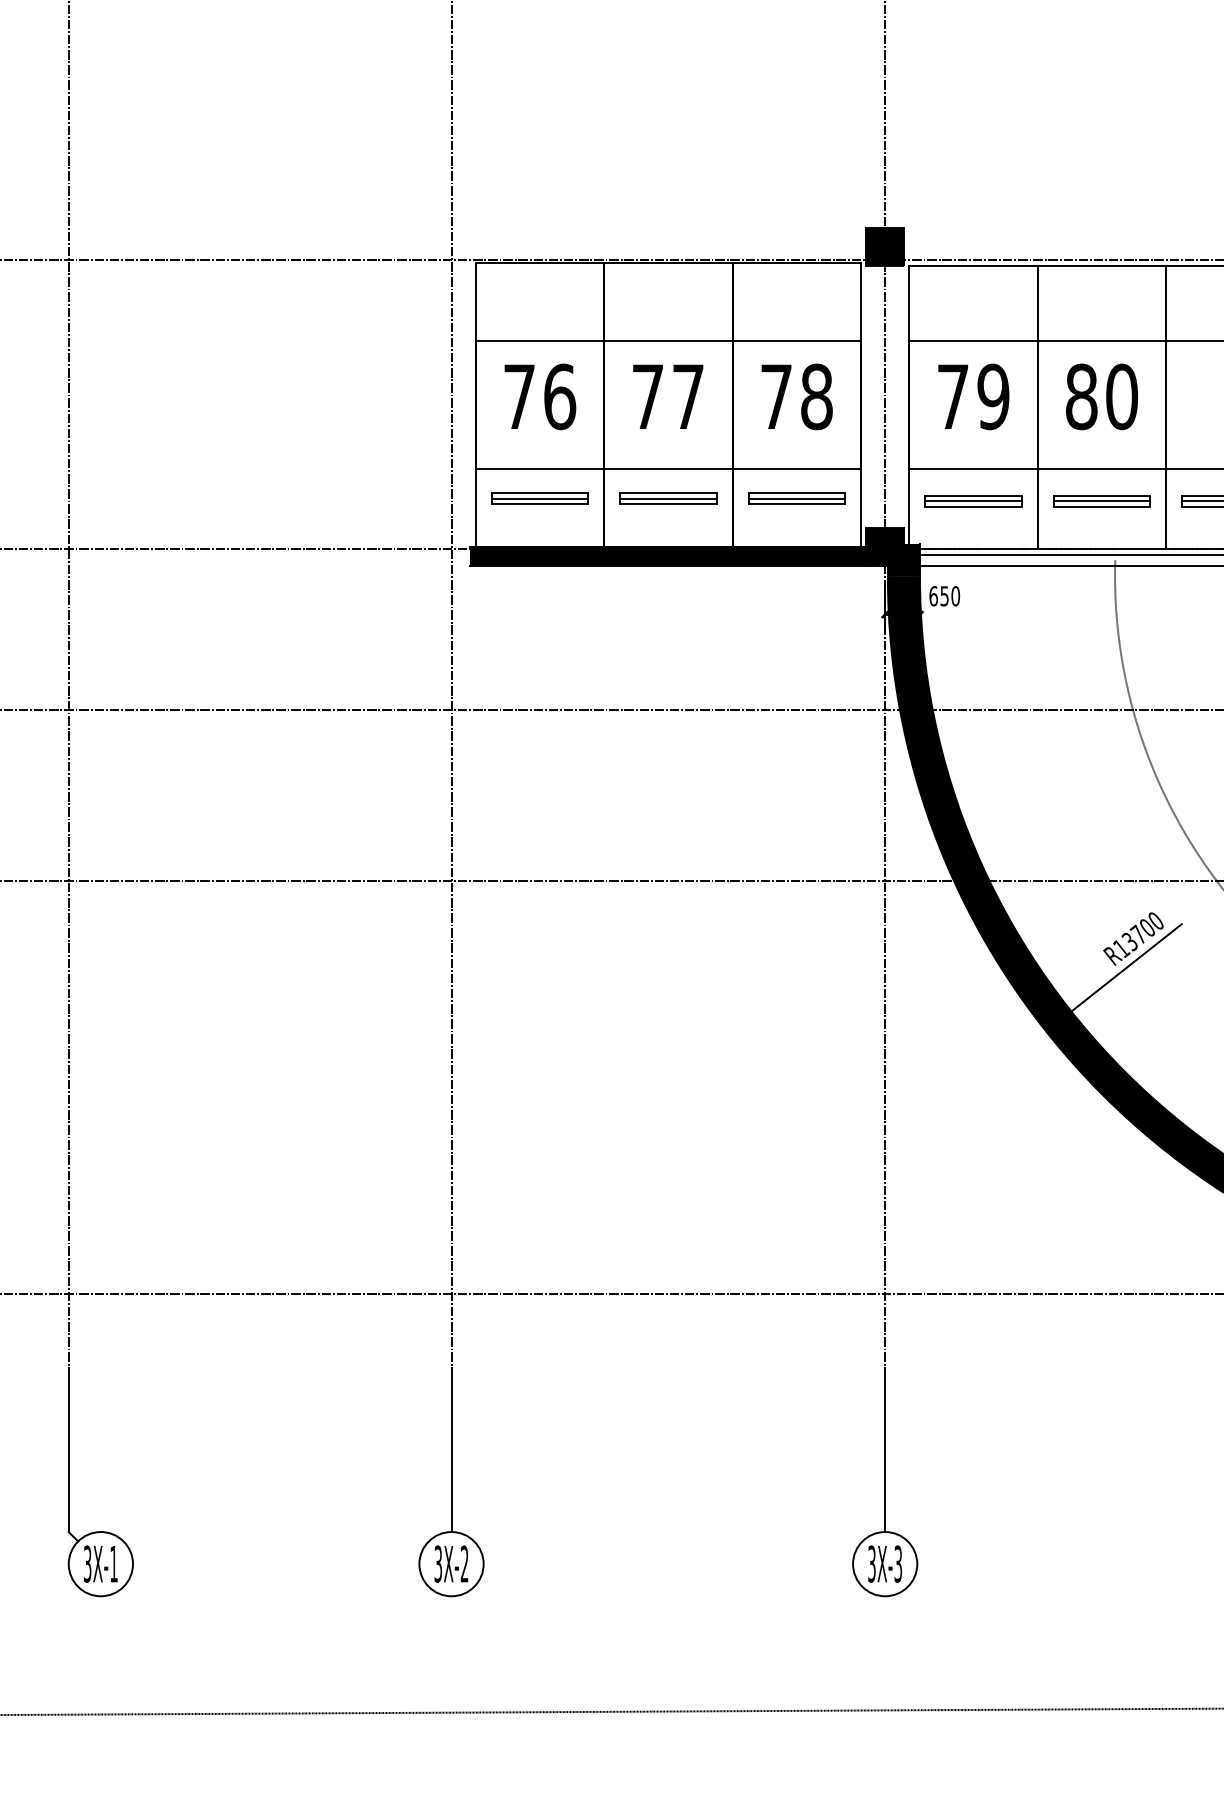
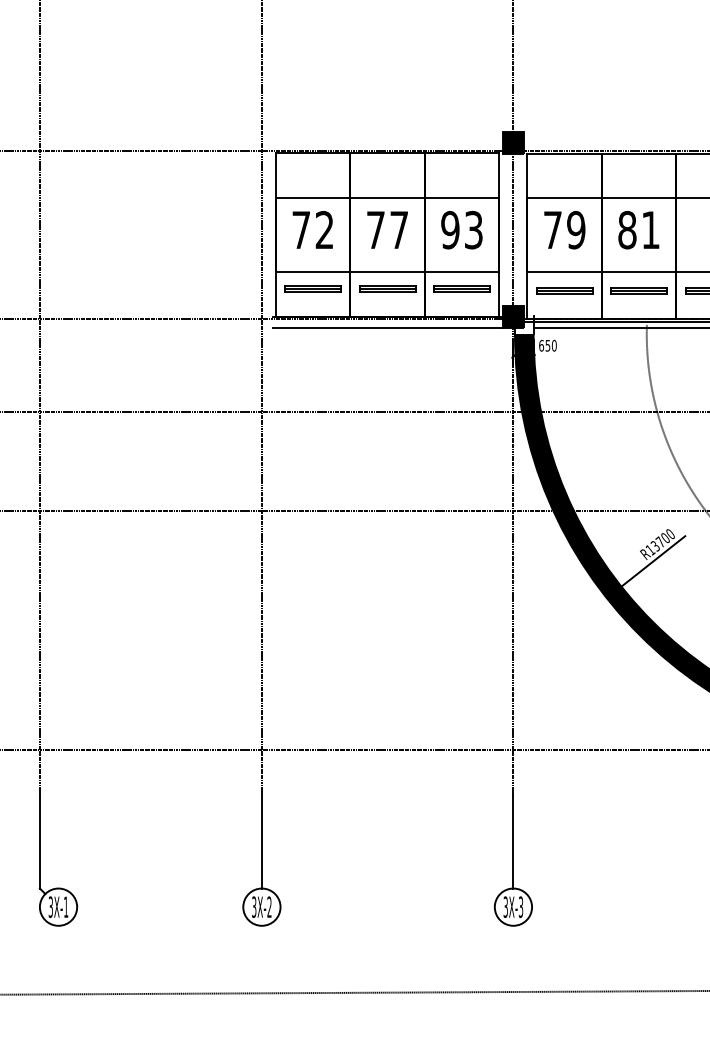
text: (559, 395) -> (324, 229), 76 -> 72
text: (797, 395) -> (462, 229), 78 -> 93
text: (1121, 395) -> (650, 229), 80 -> 81
fill: (668, 556) -> (387, 322), removed
fill: (902, 559) -> (523, 324), removed

